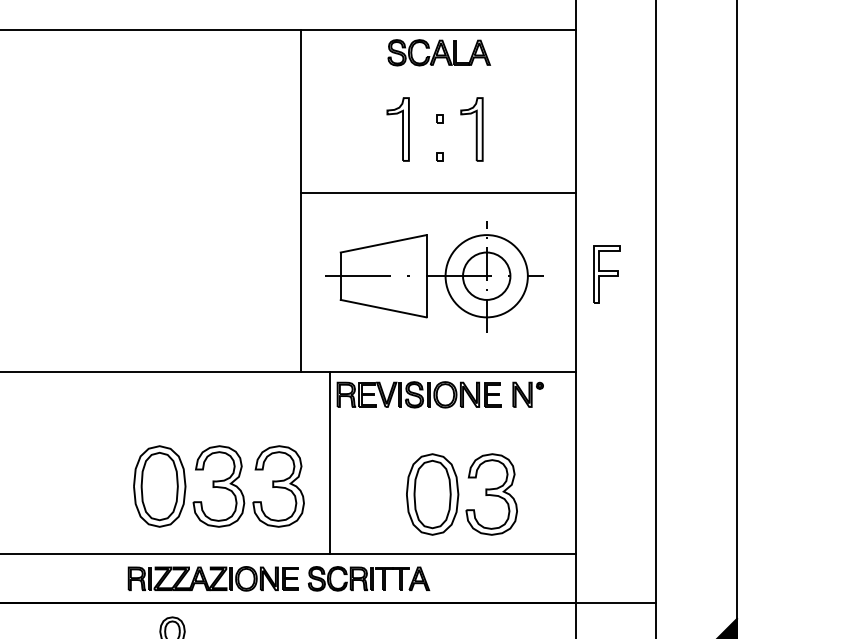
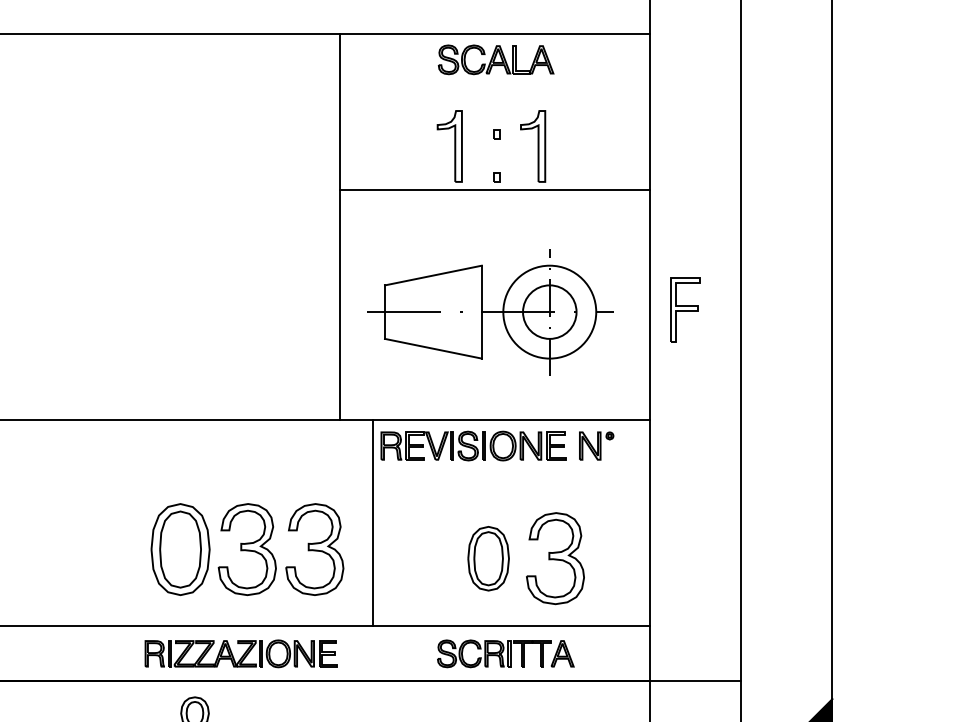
line: (438, 193) -> (495, 190), moved
part: (432, 494) -> (488, 558), size x0.7
part: (368, 578) -> (505, 653), moved

